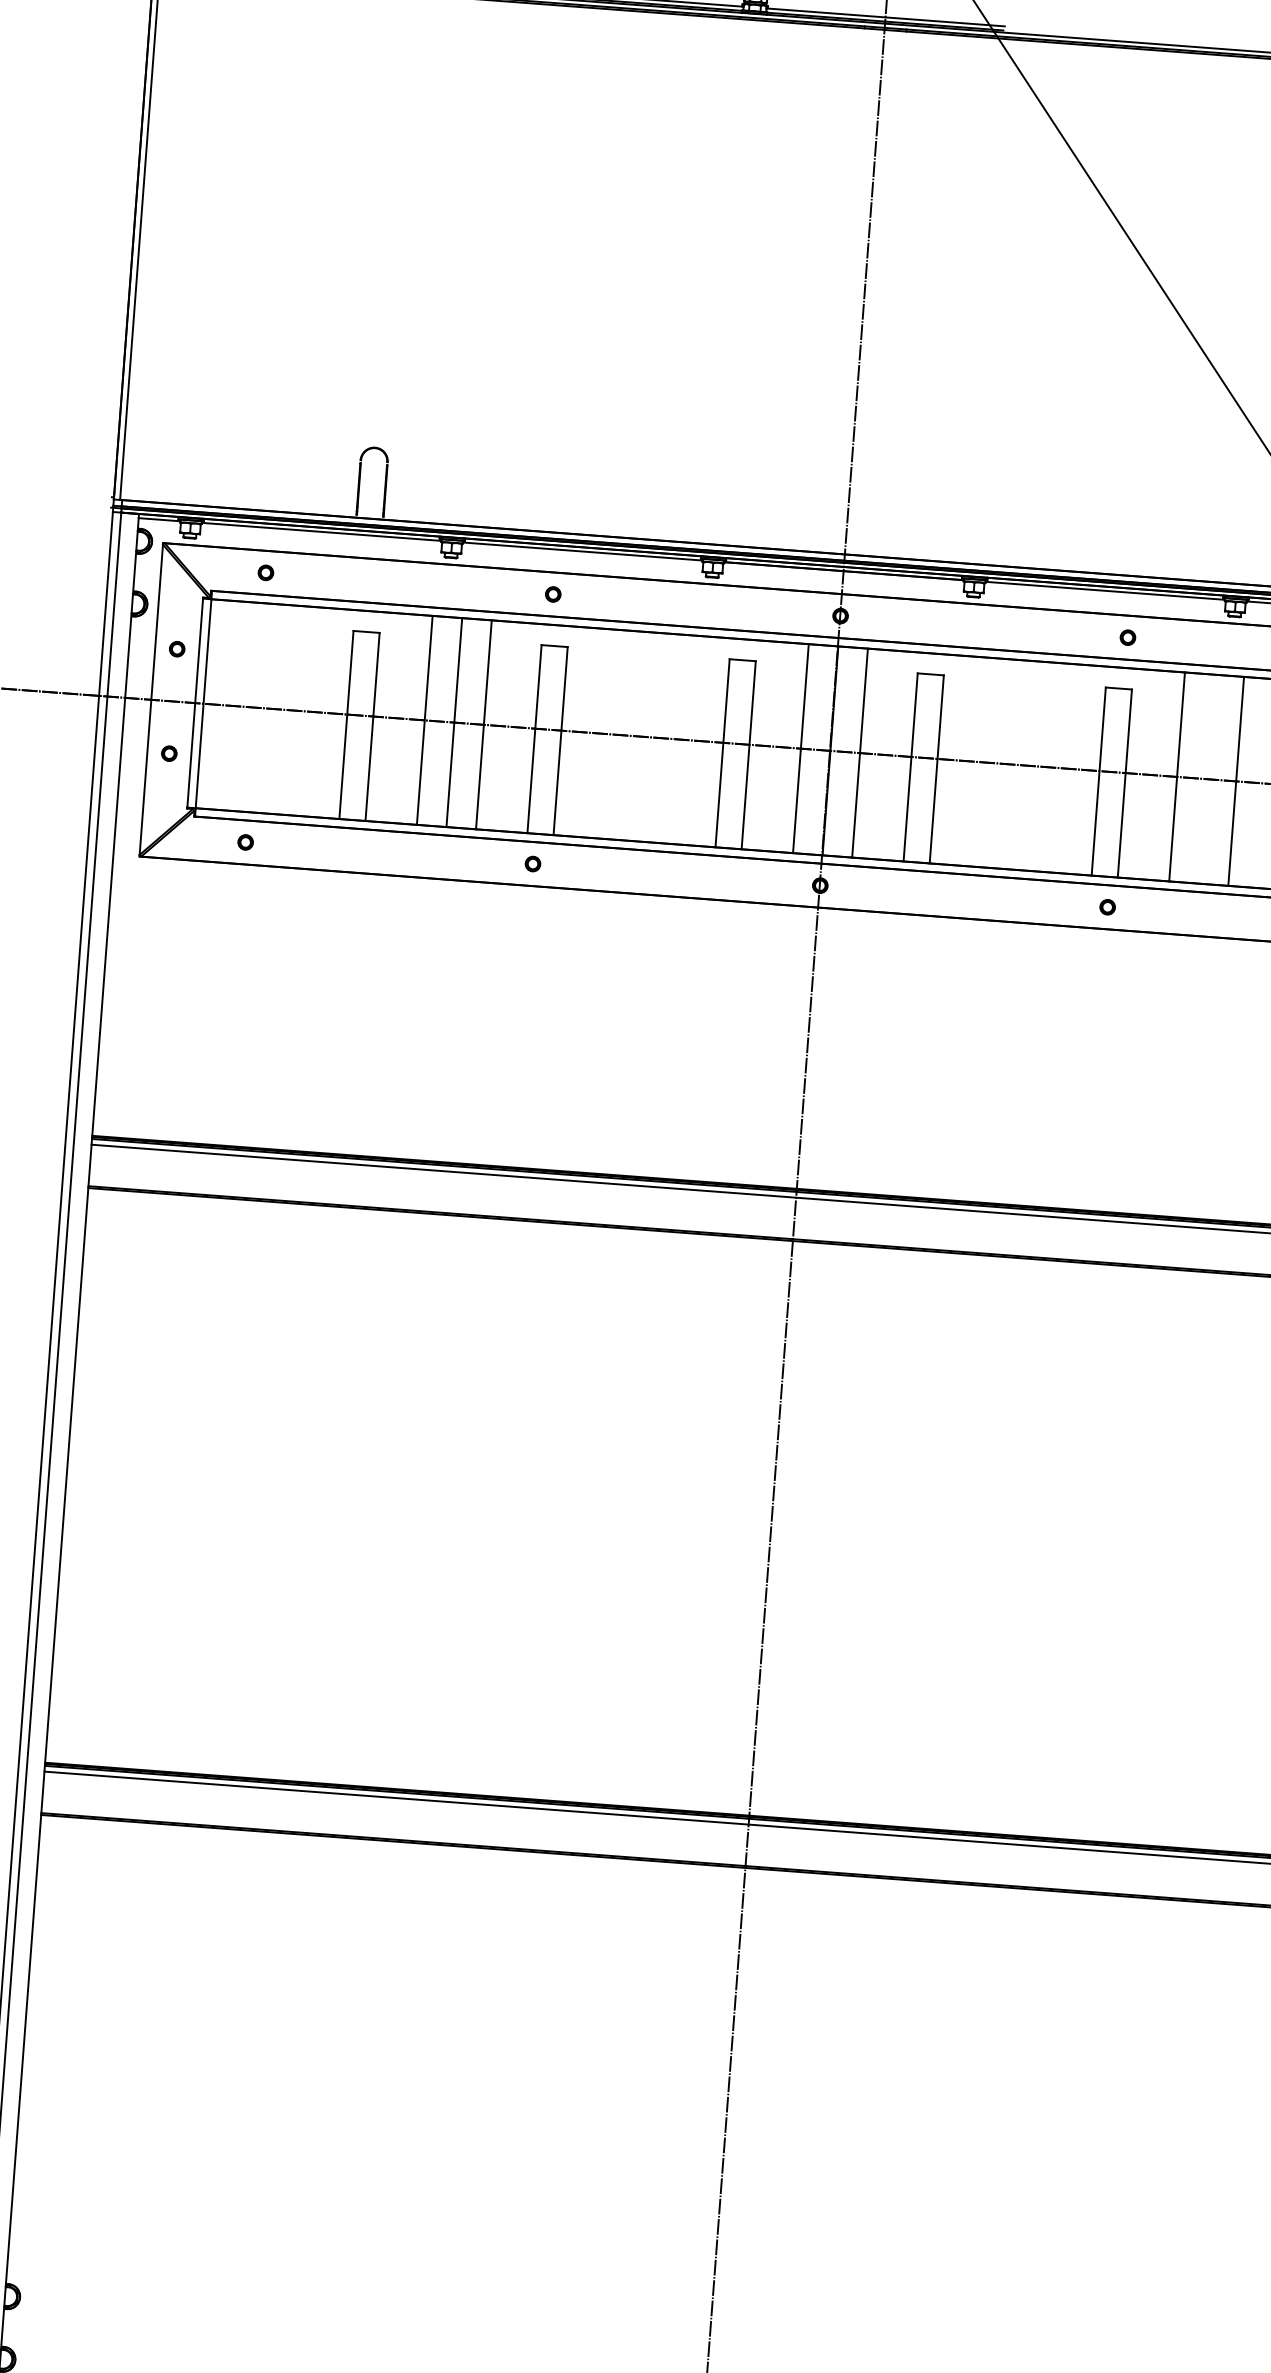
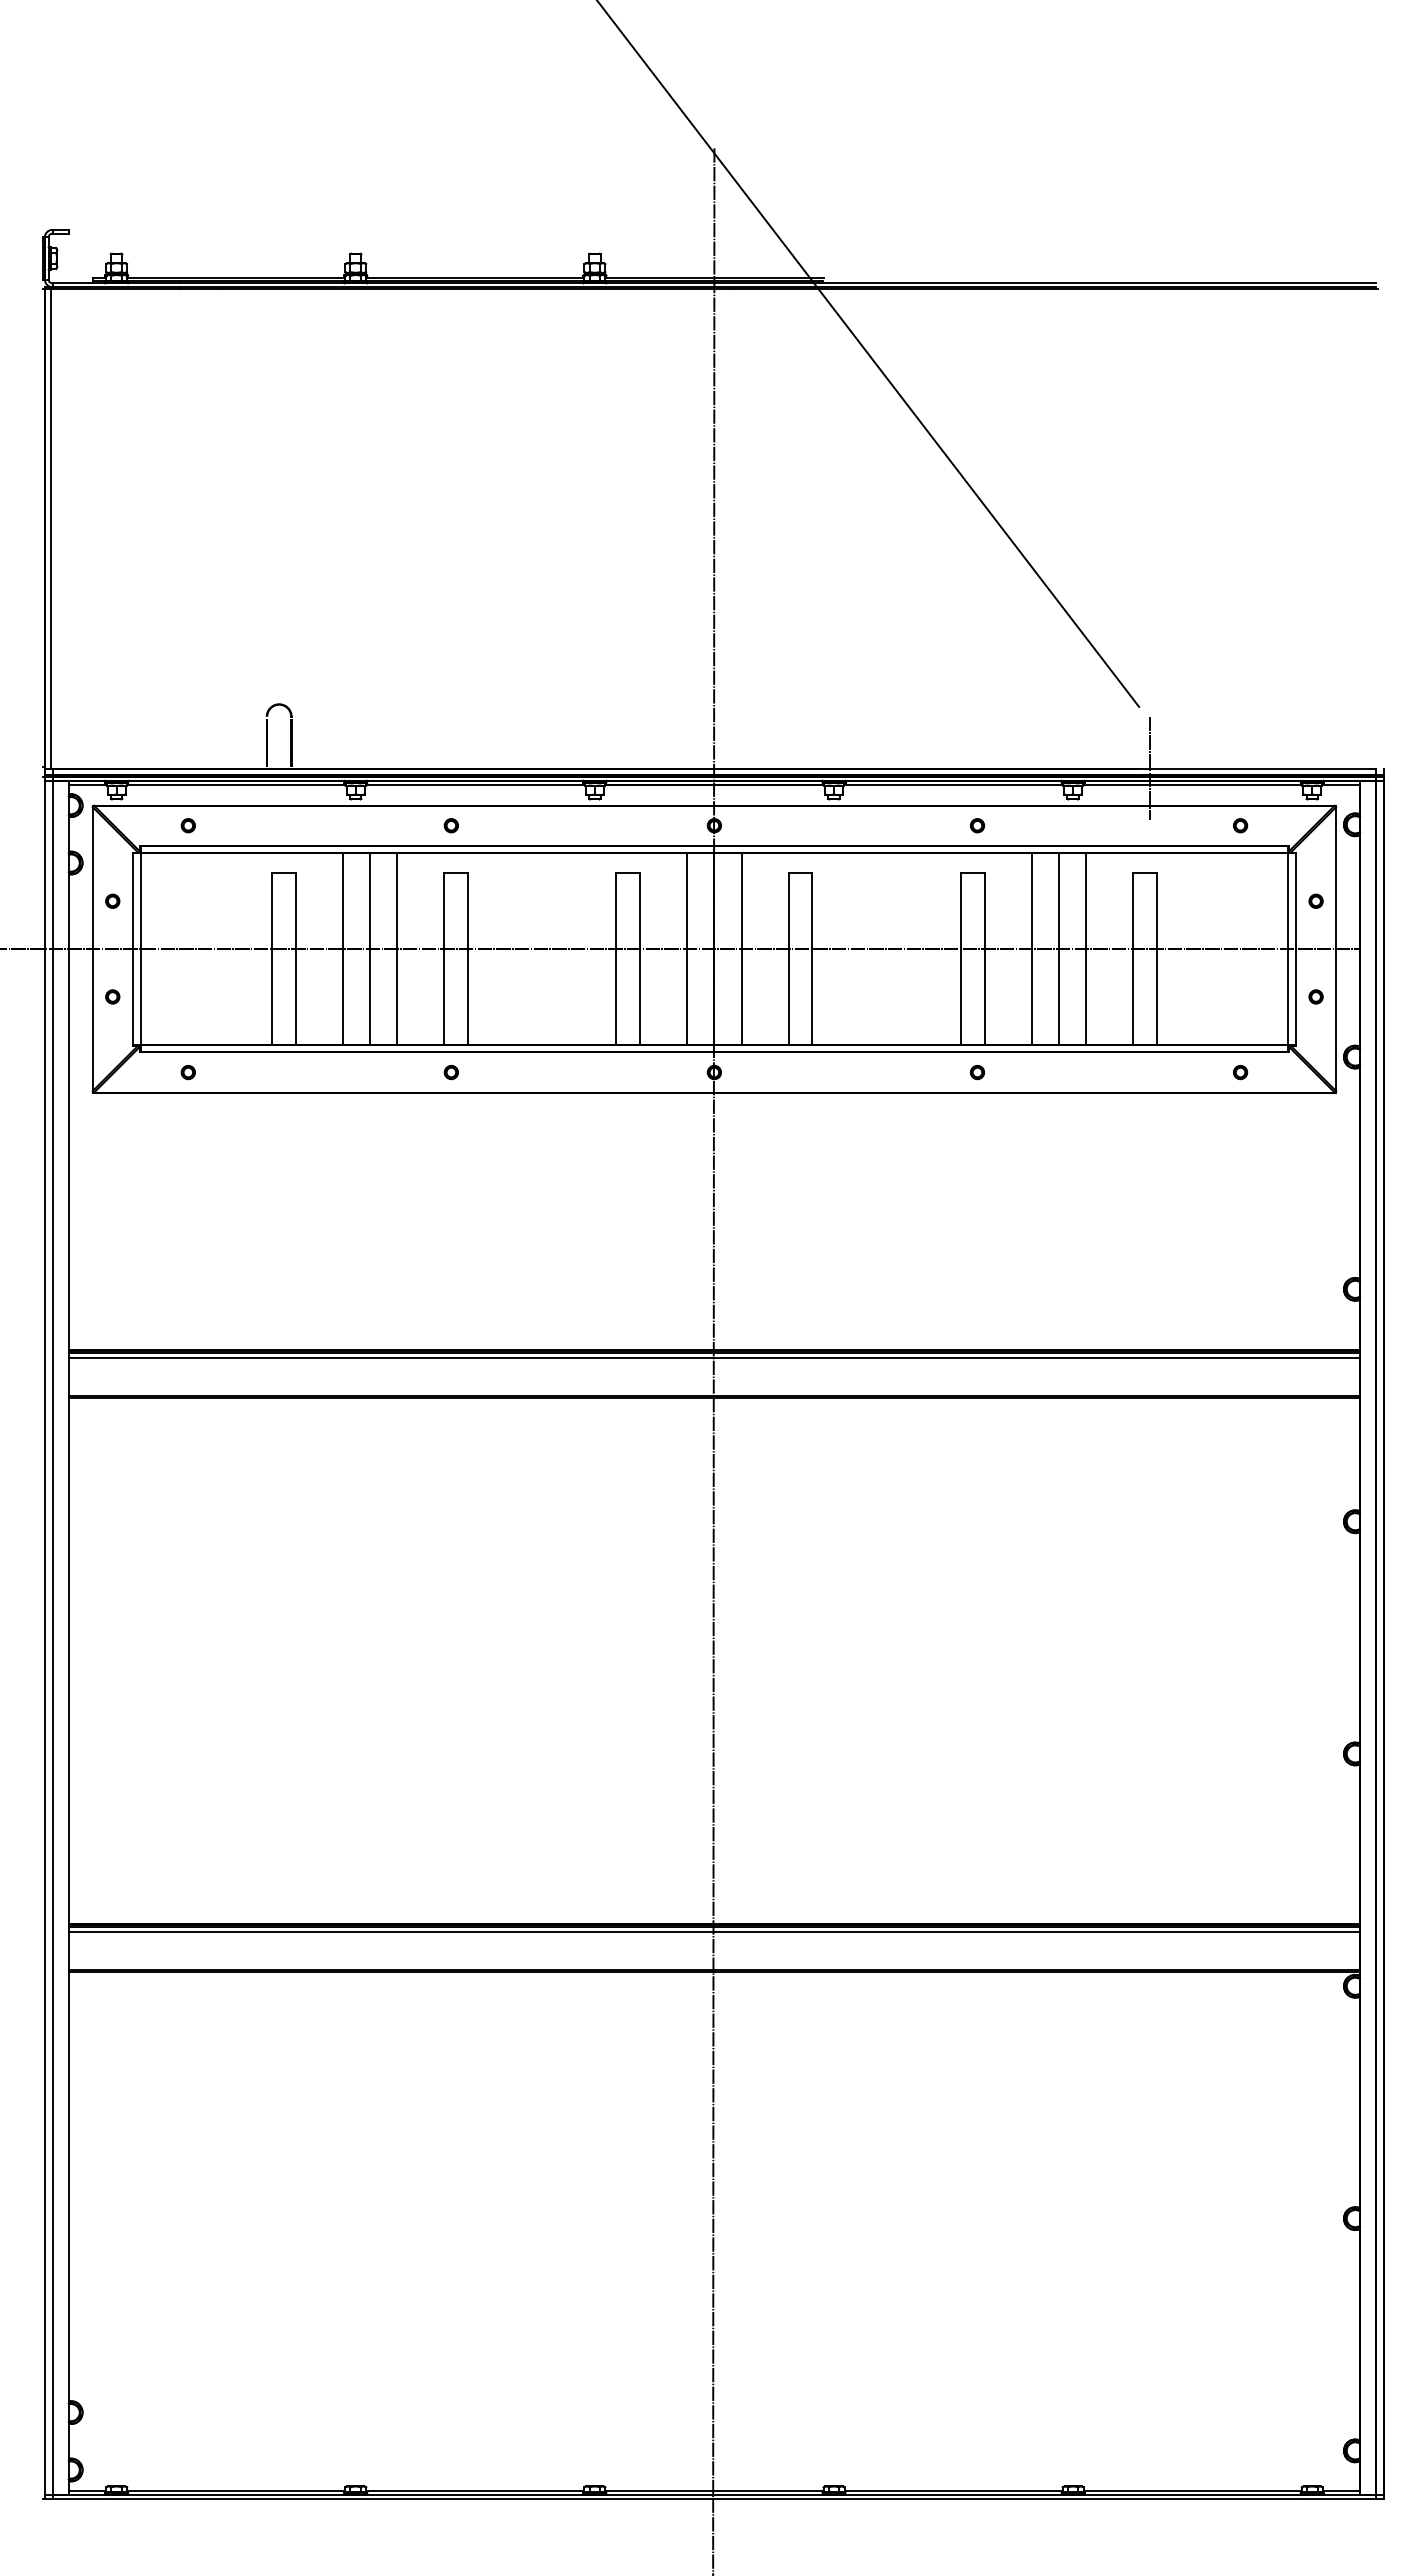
line: (1206, 778) -> (1058, 948), added

